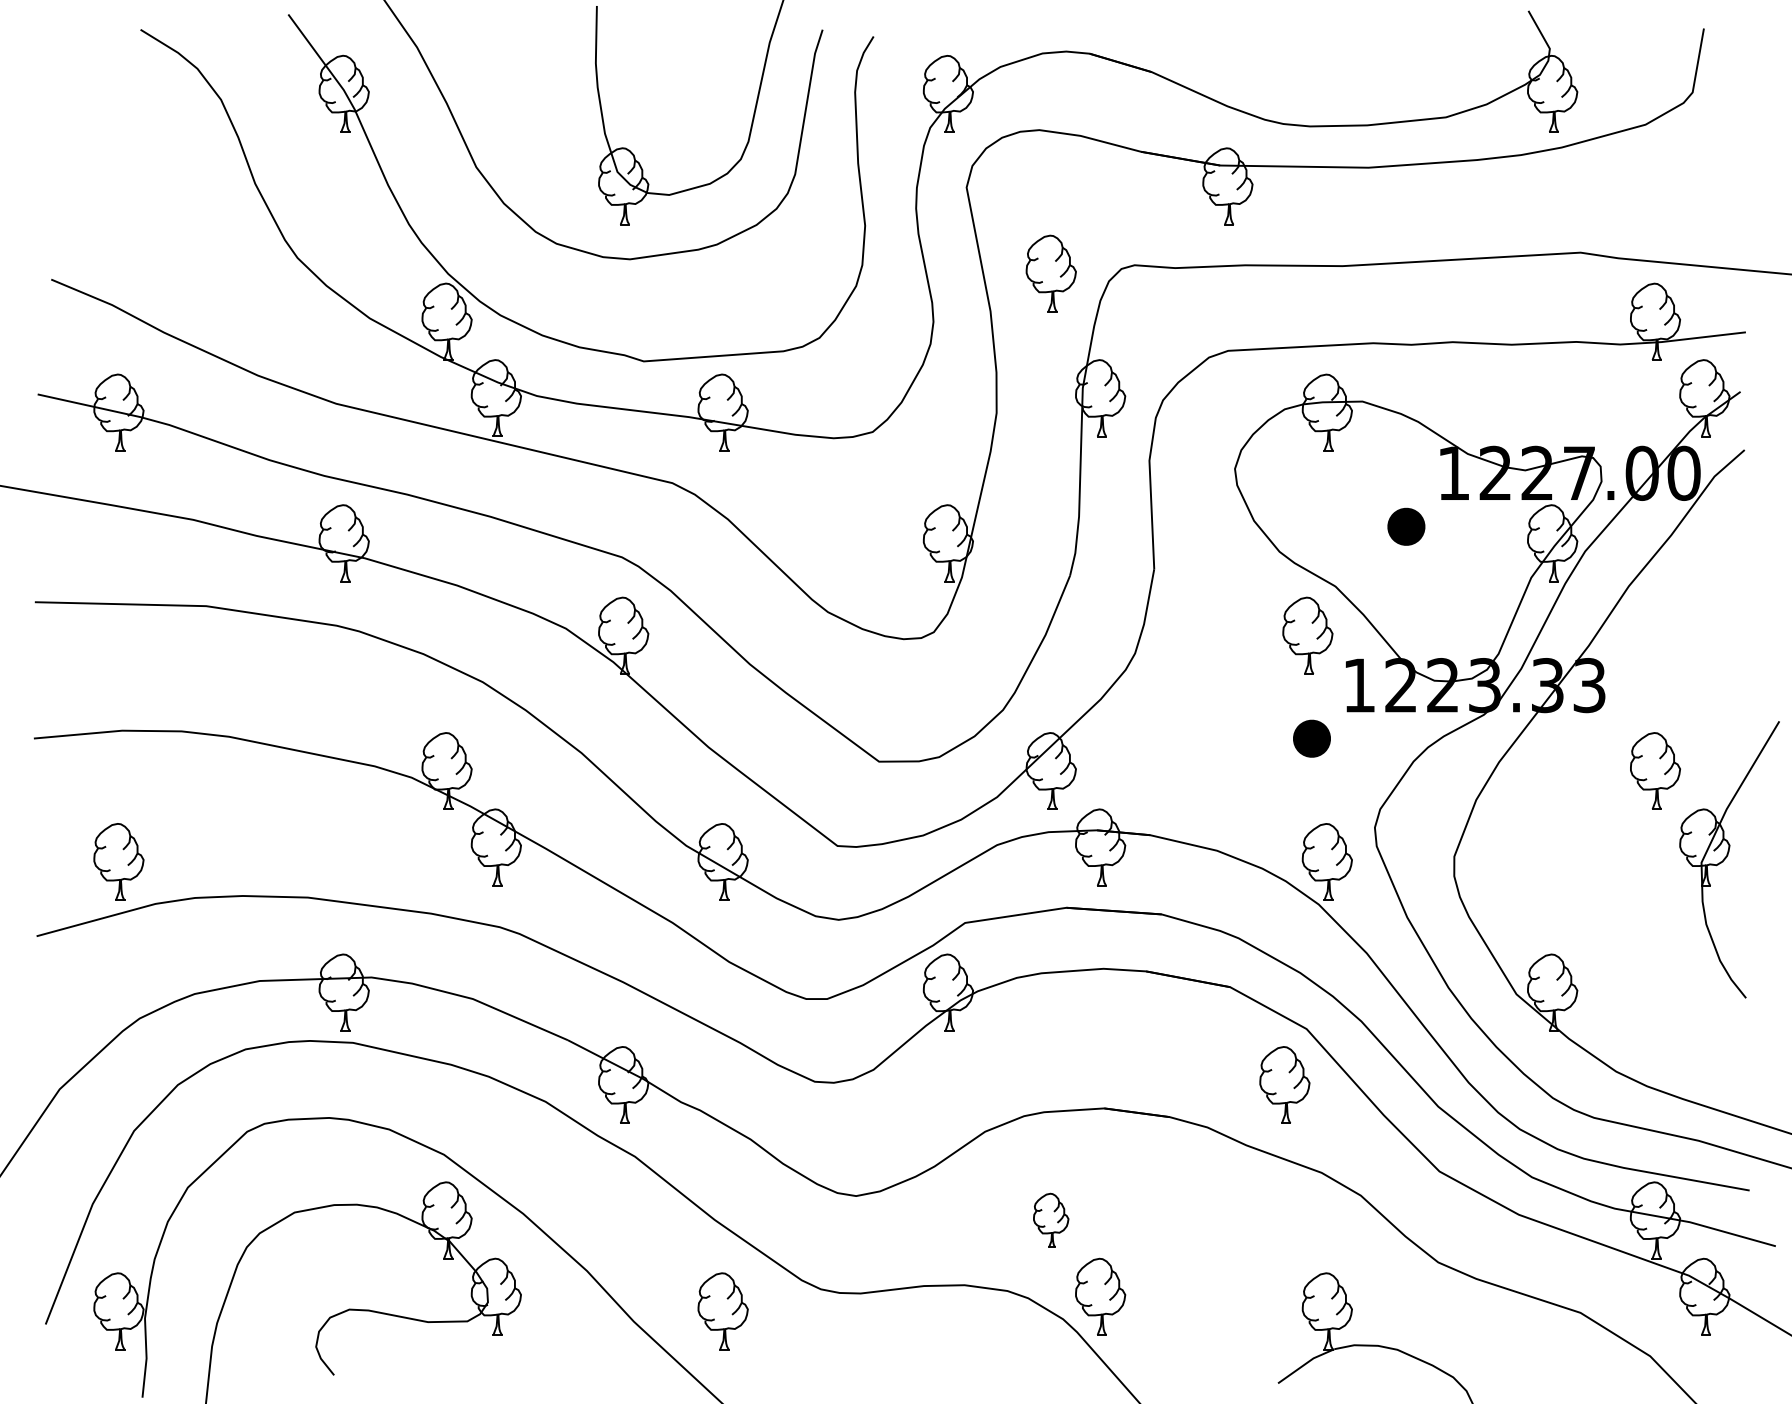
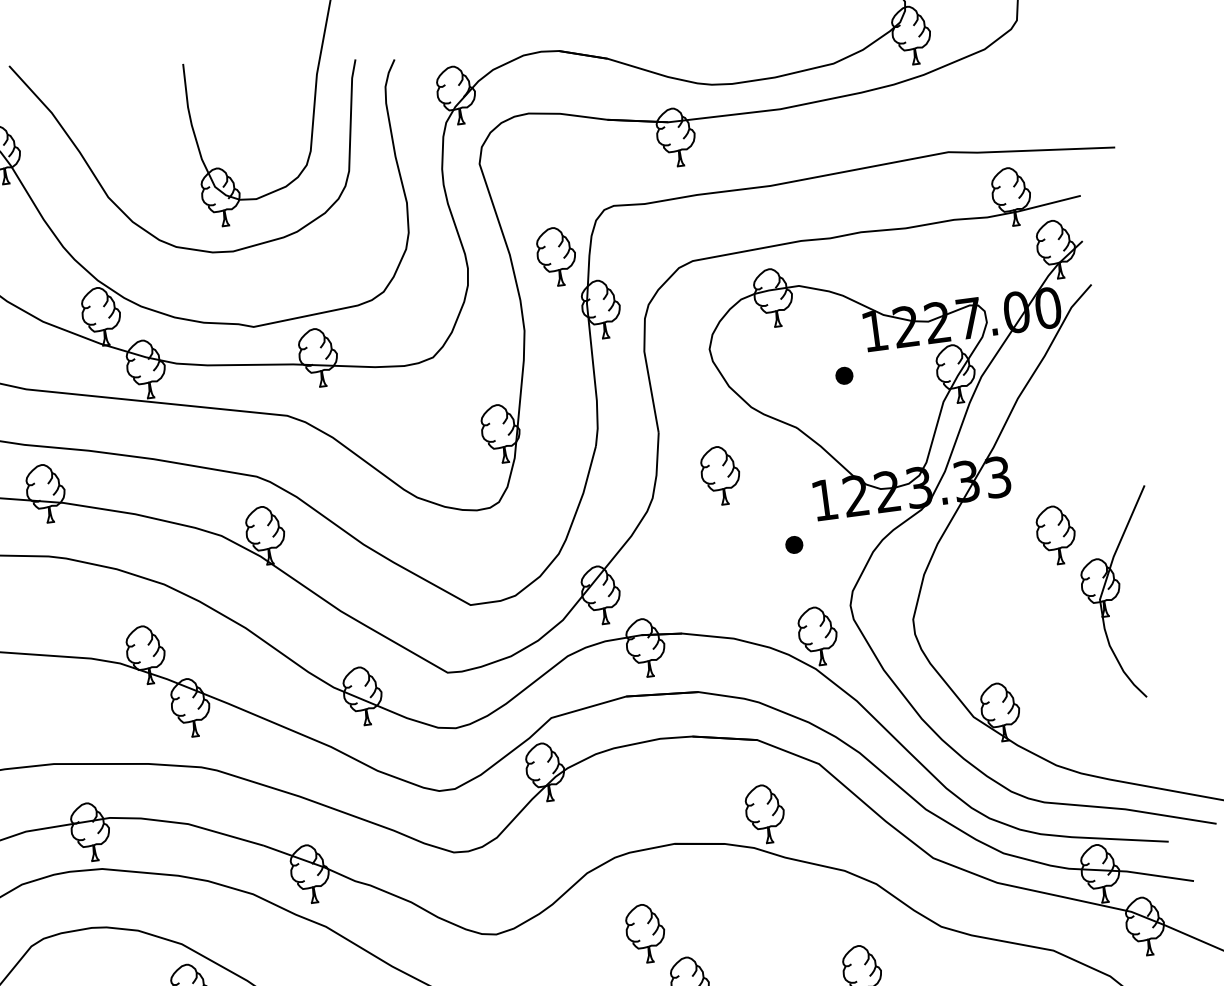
part: (1050, 273) -> (556, 256), moved
part: (1406, 526) -> (844, 375), size x0.62
part: (1307, 635) -> (720, 475), moved
part: (1311, 738) -> (793, 544), size x0.62
part: (1284, 1084) -> (764, 813), moved
part: (1050, 1220) -> (645, 933), size x1.43

